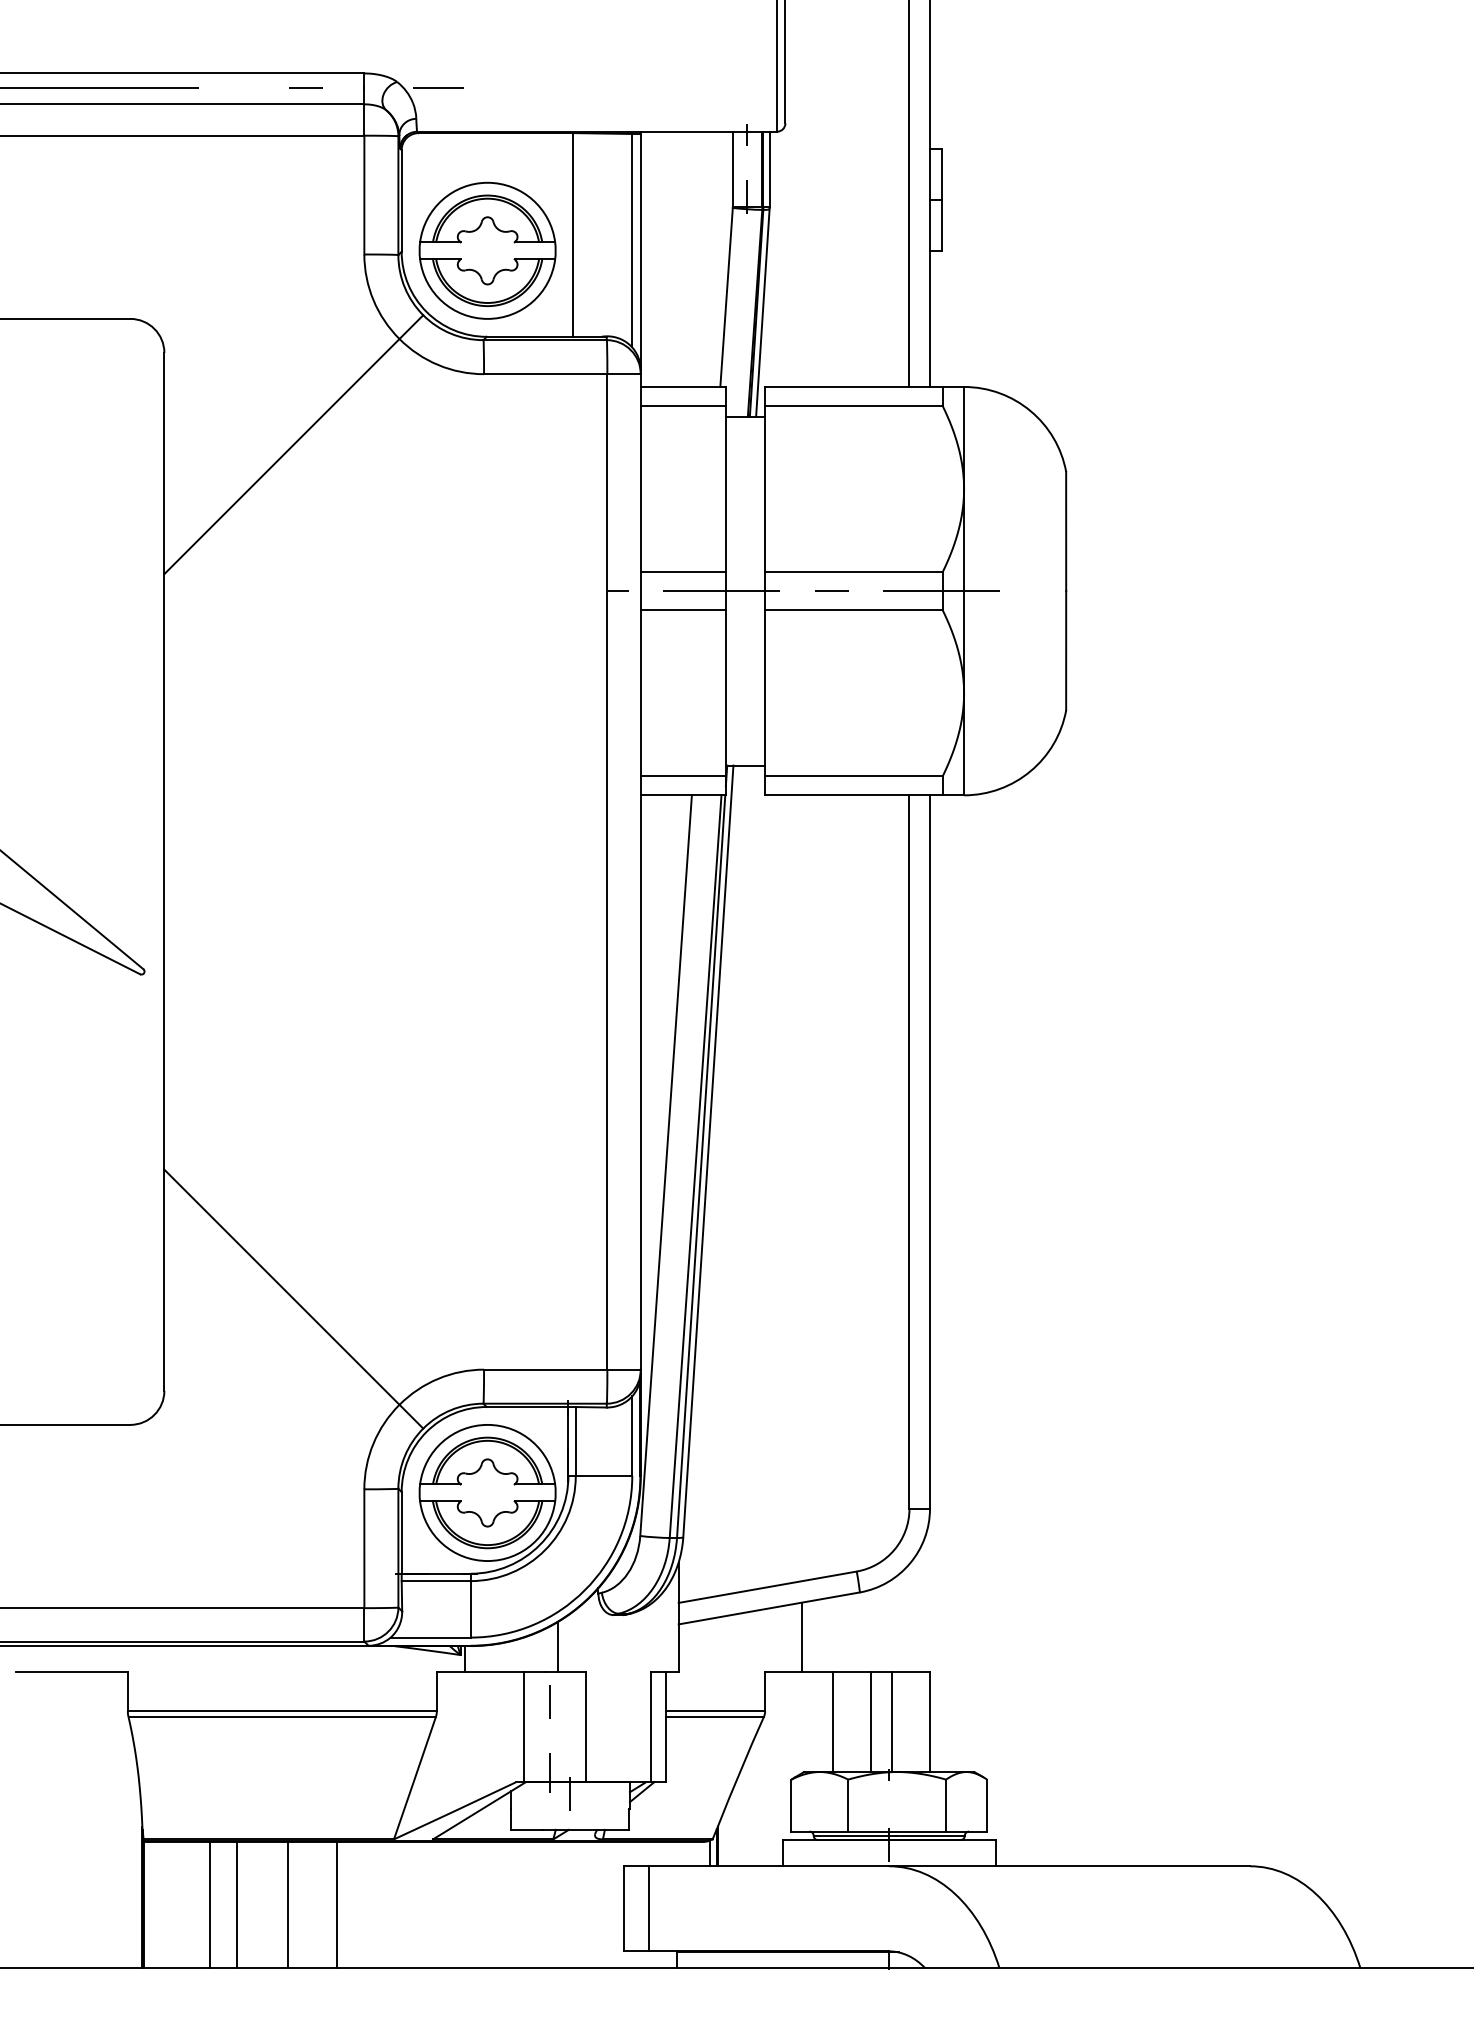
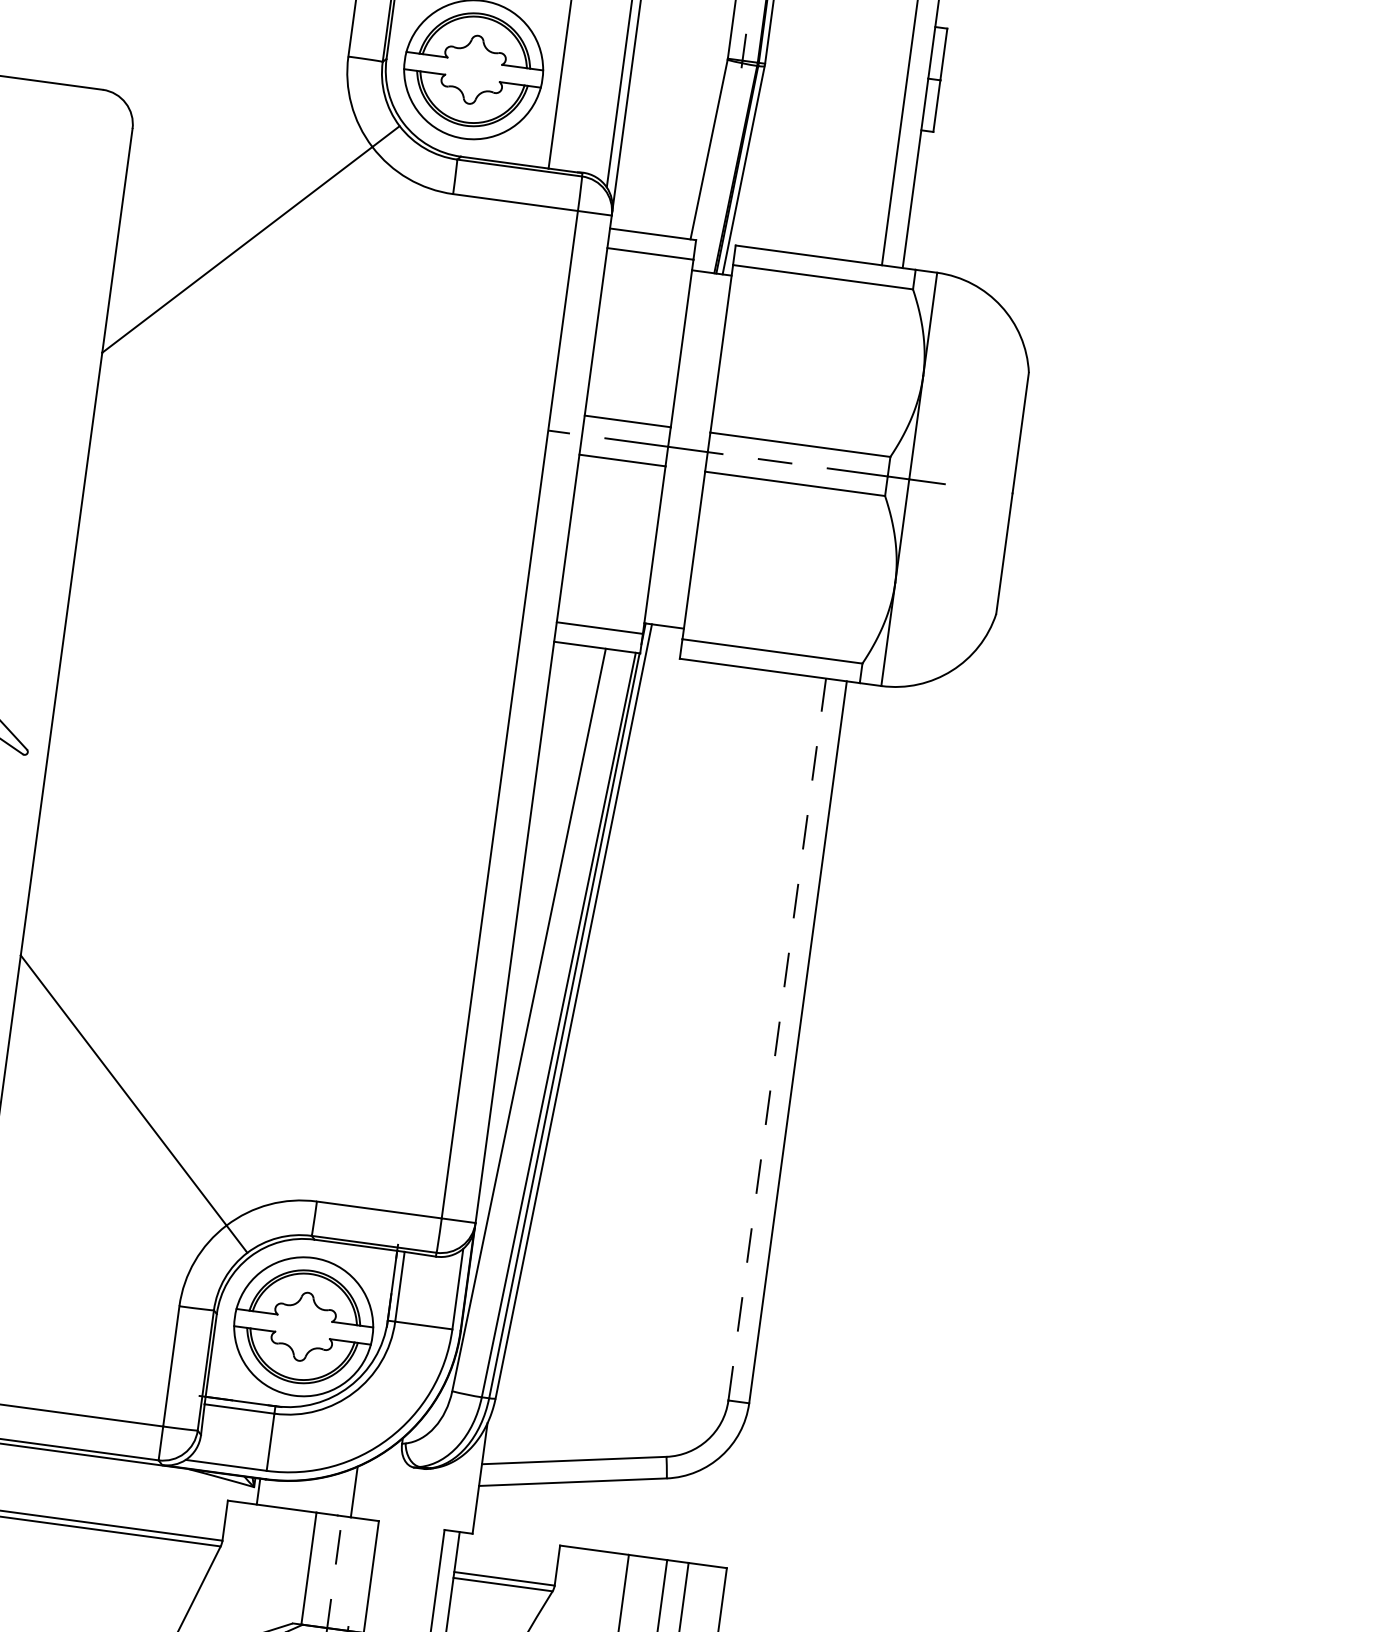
line: (909, 1152) -> (777, 1039), solid -> dashed
line: (802, 1636) -> (602, 1515), removed

